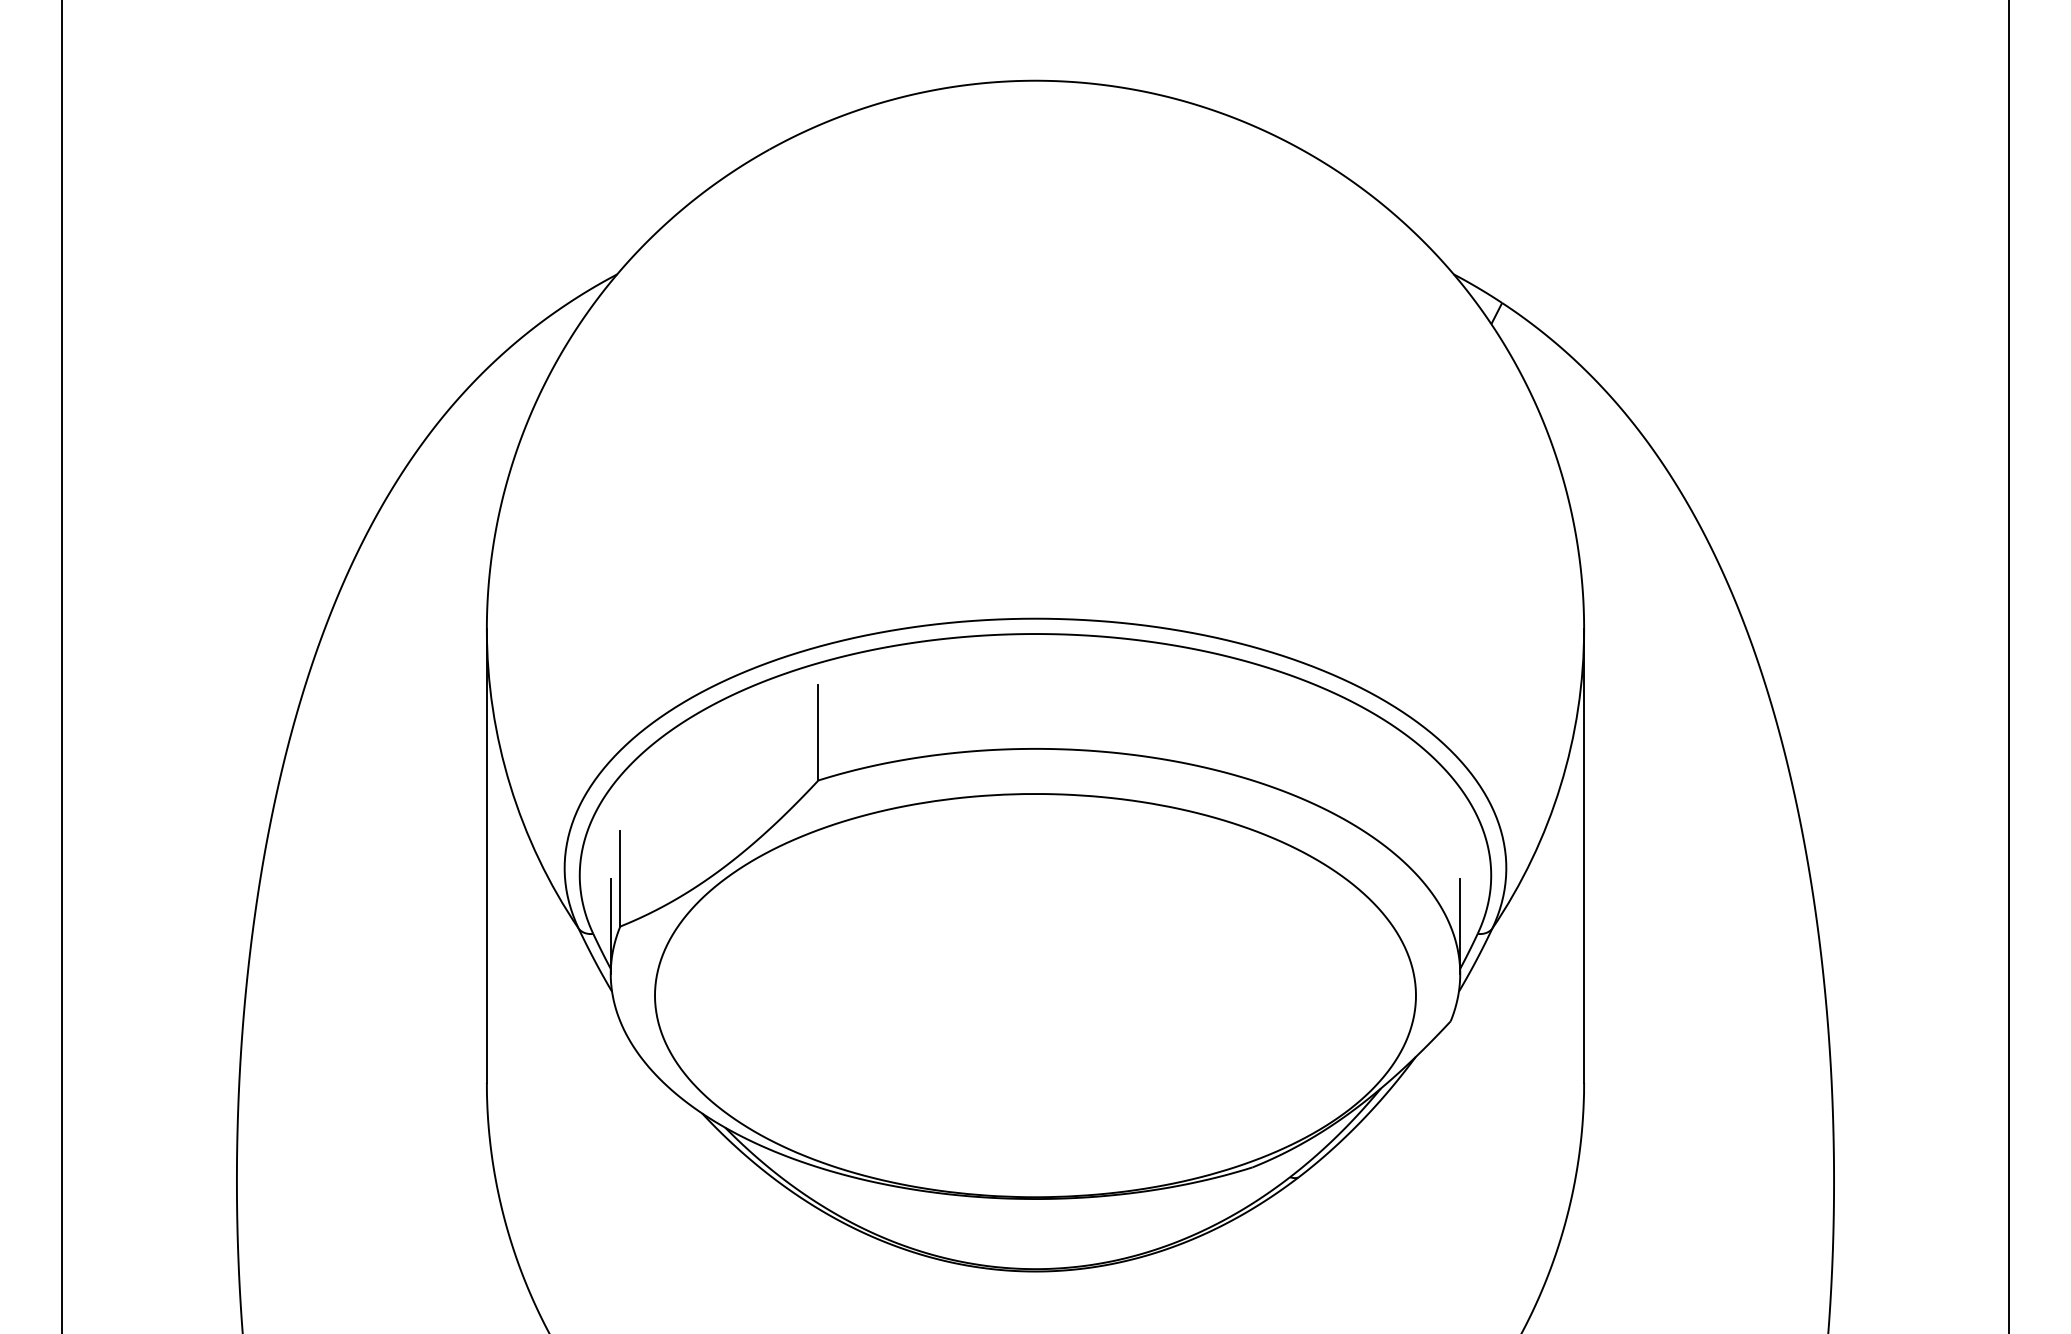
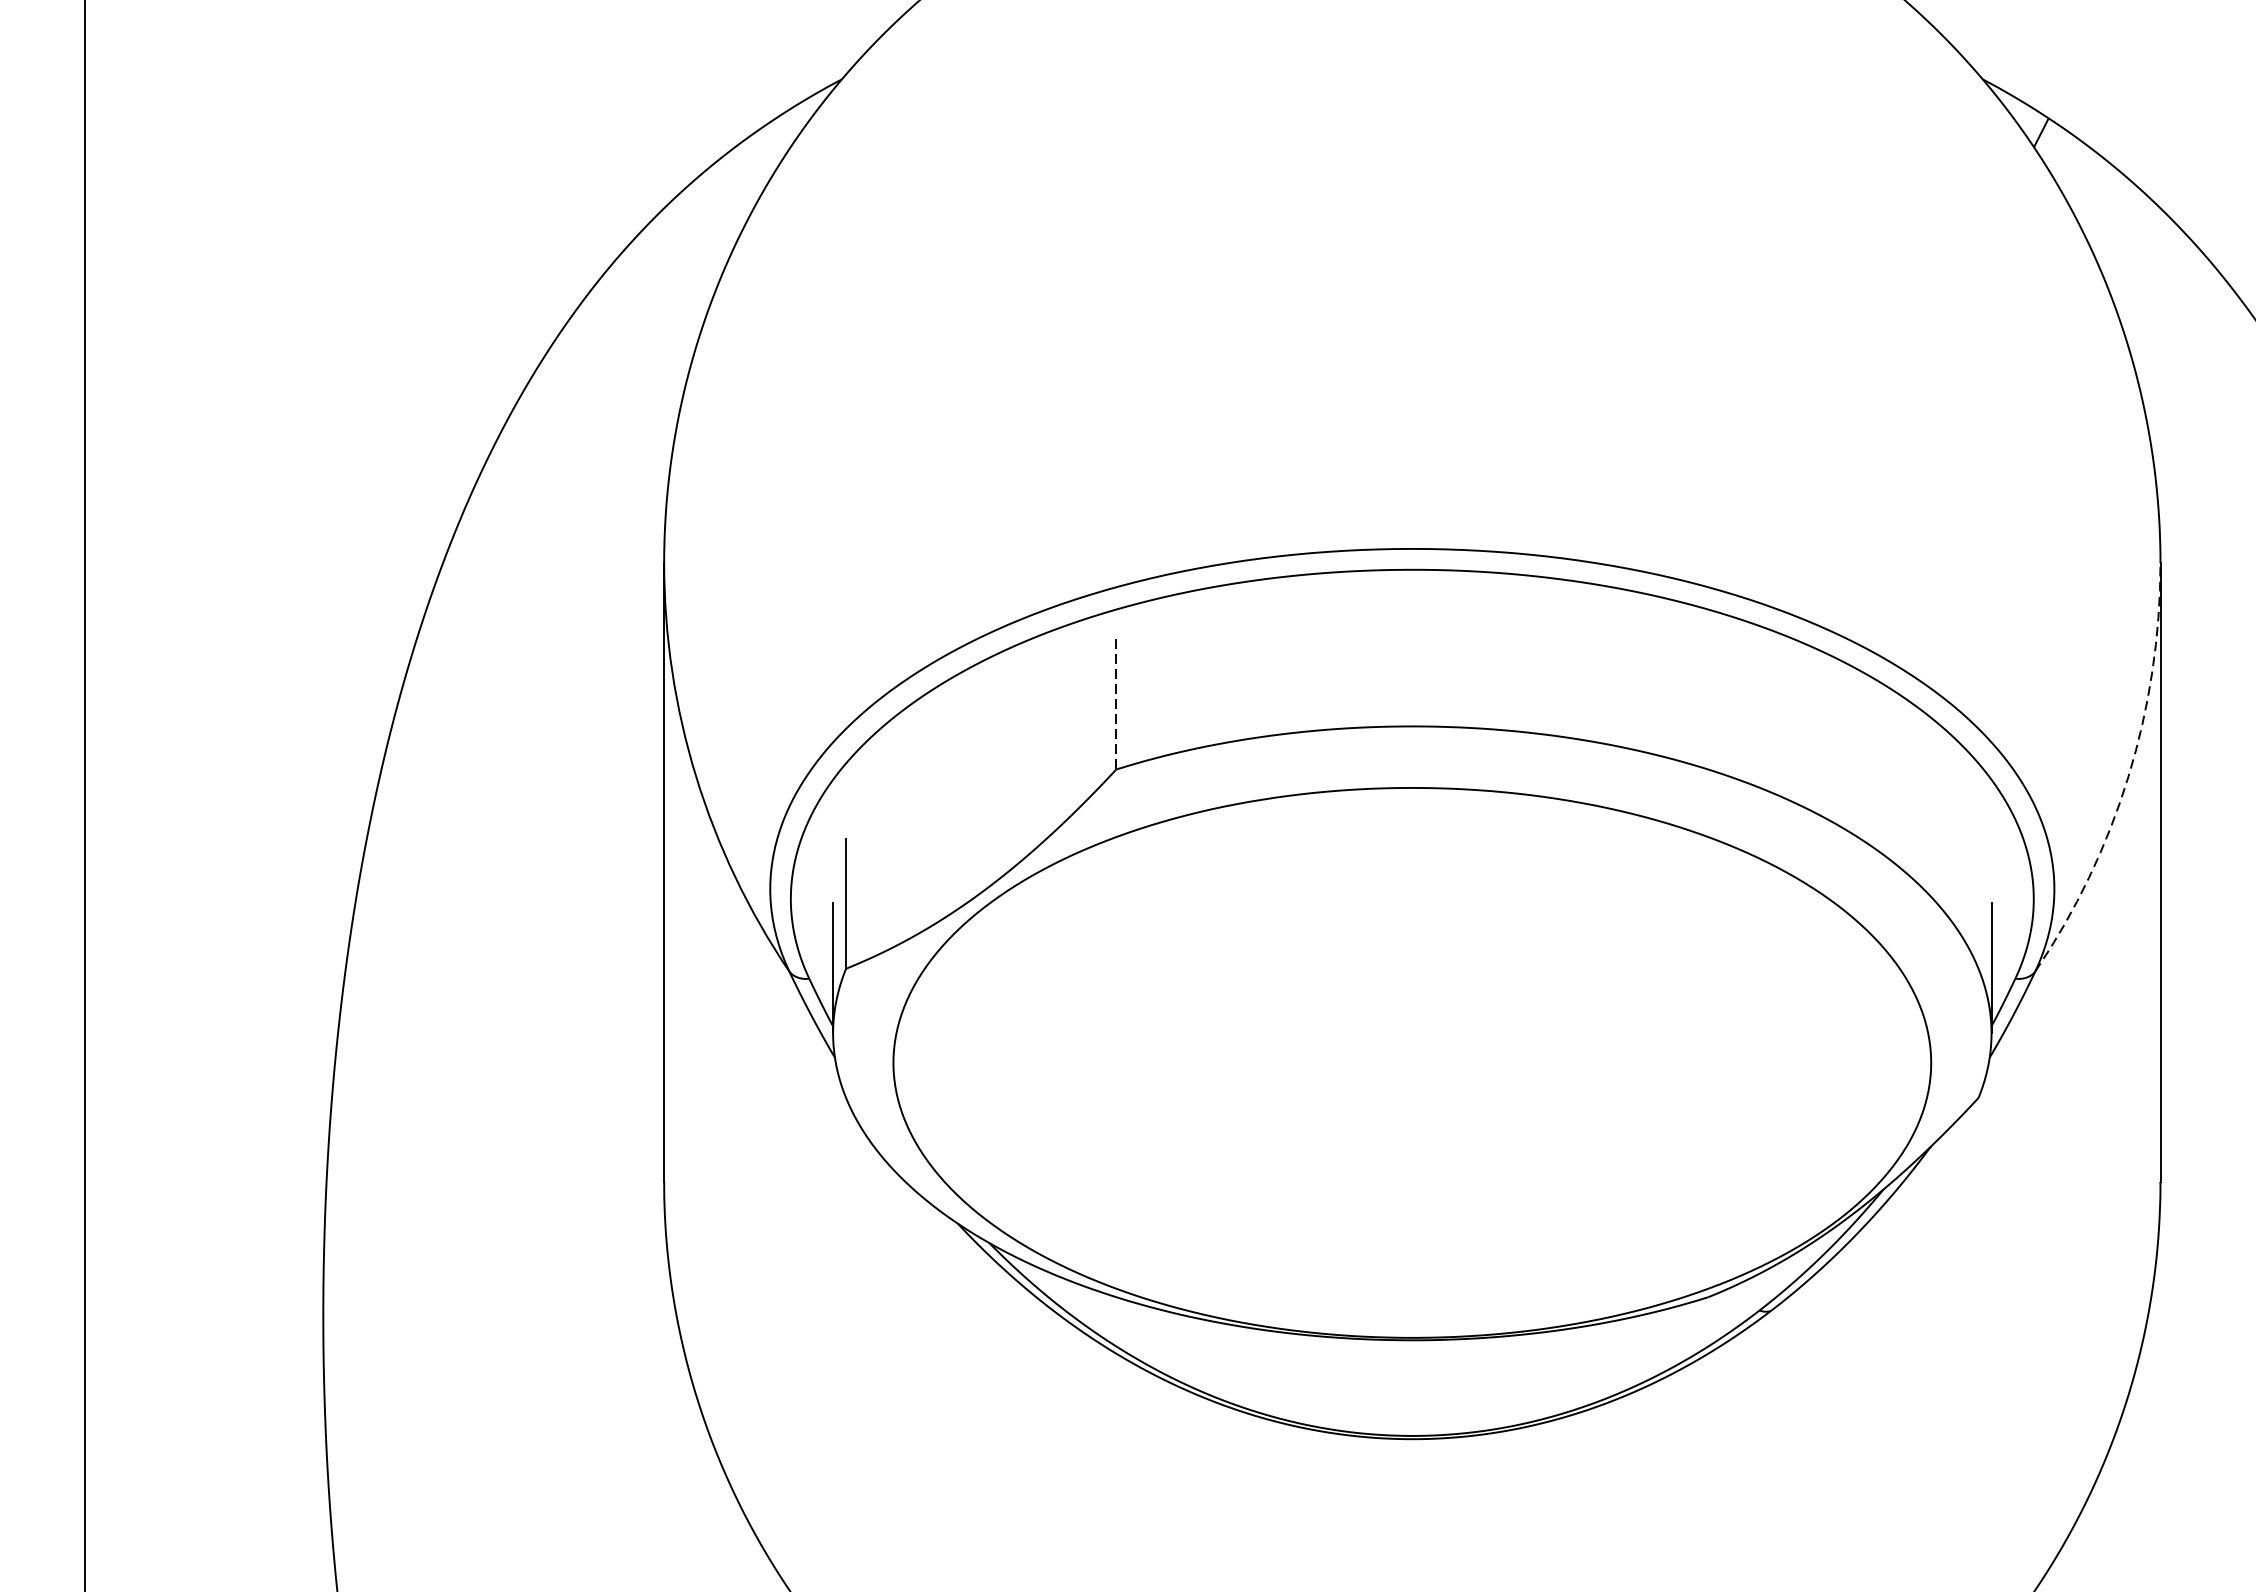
line: (818, 732) -> (1116, 704), solid -> dashed
arc: (1560, 785) -> (2128, 776), solid -> dashed

